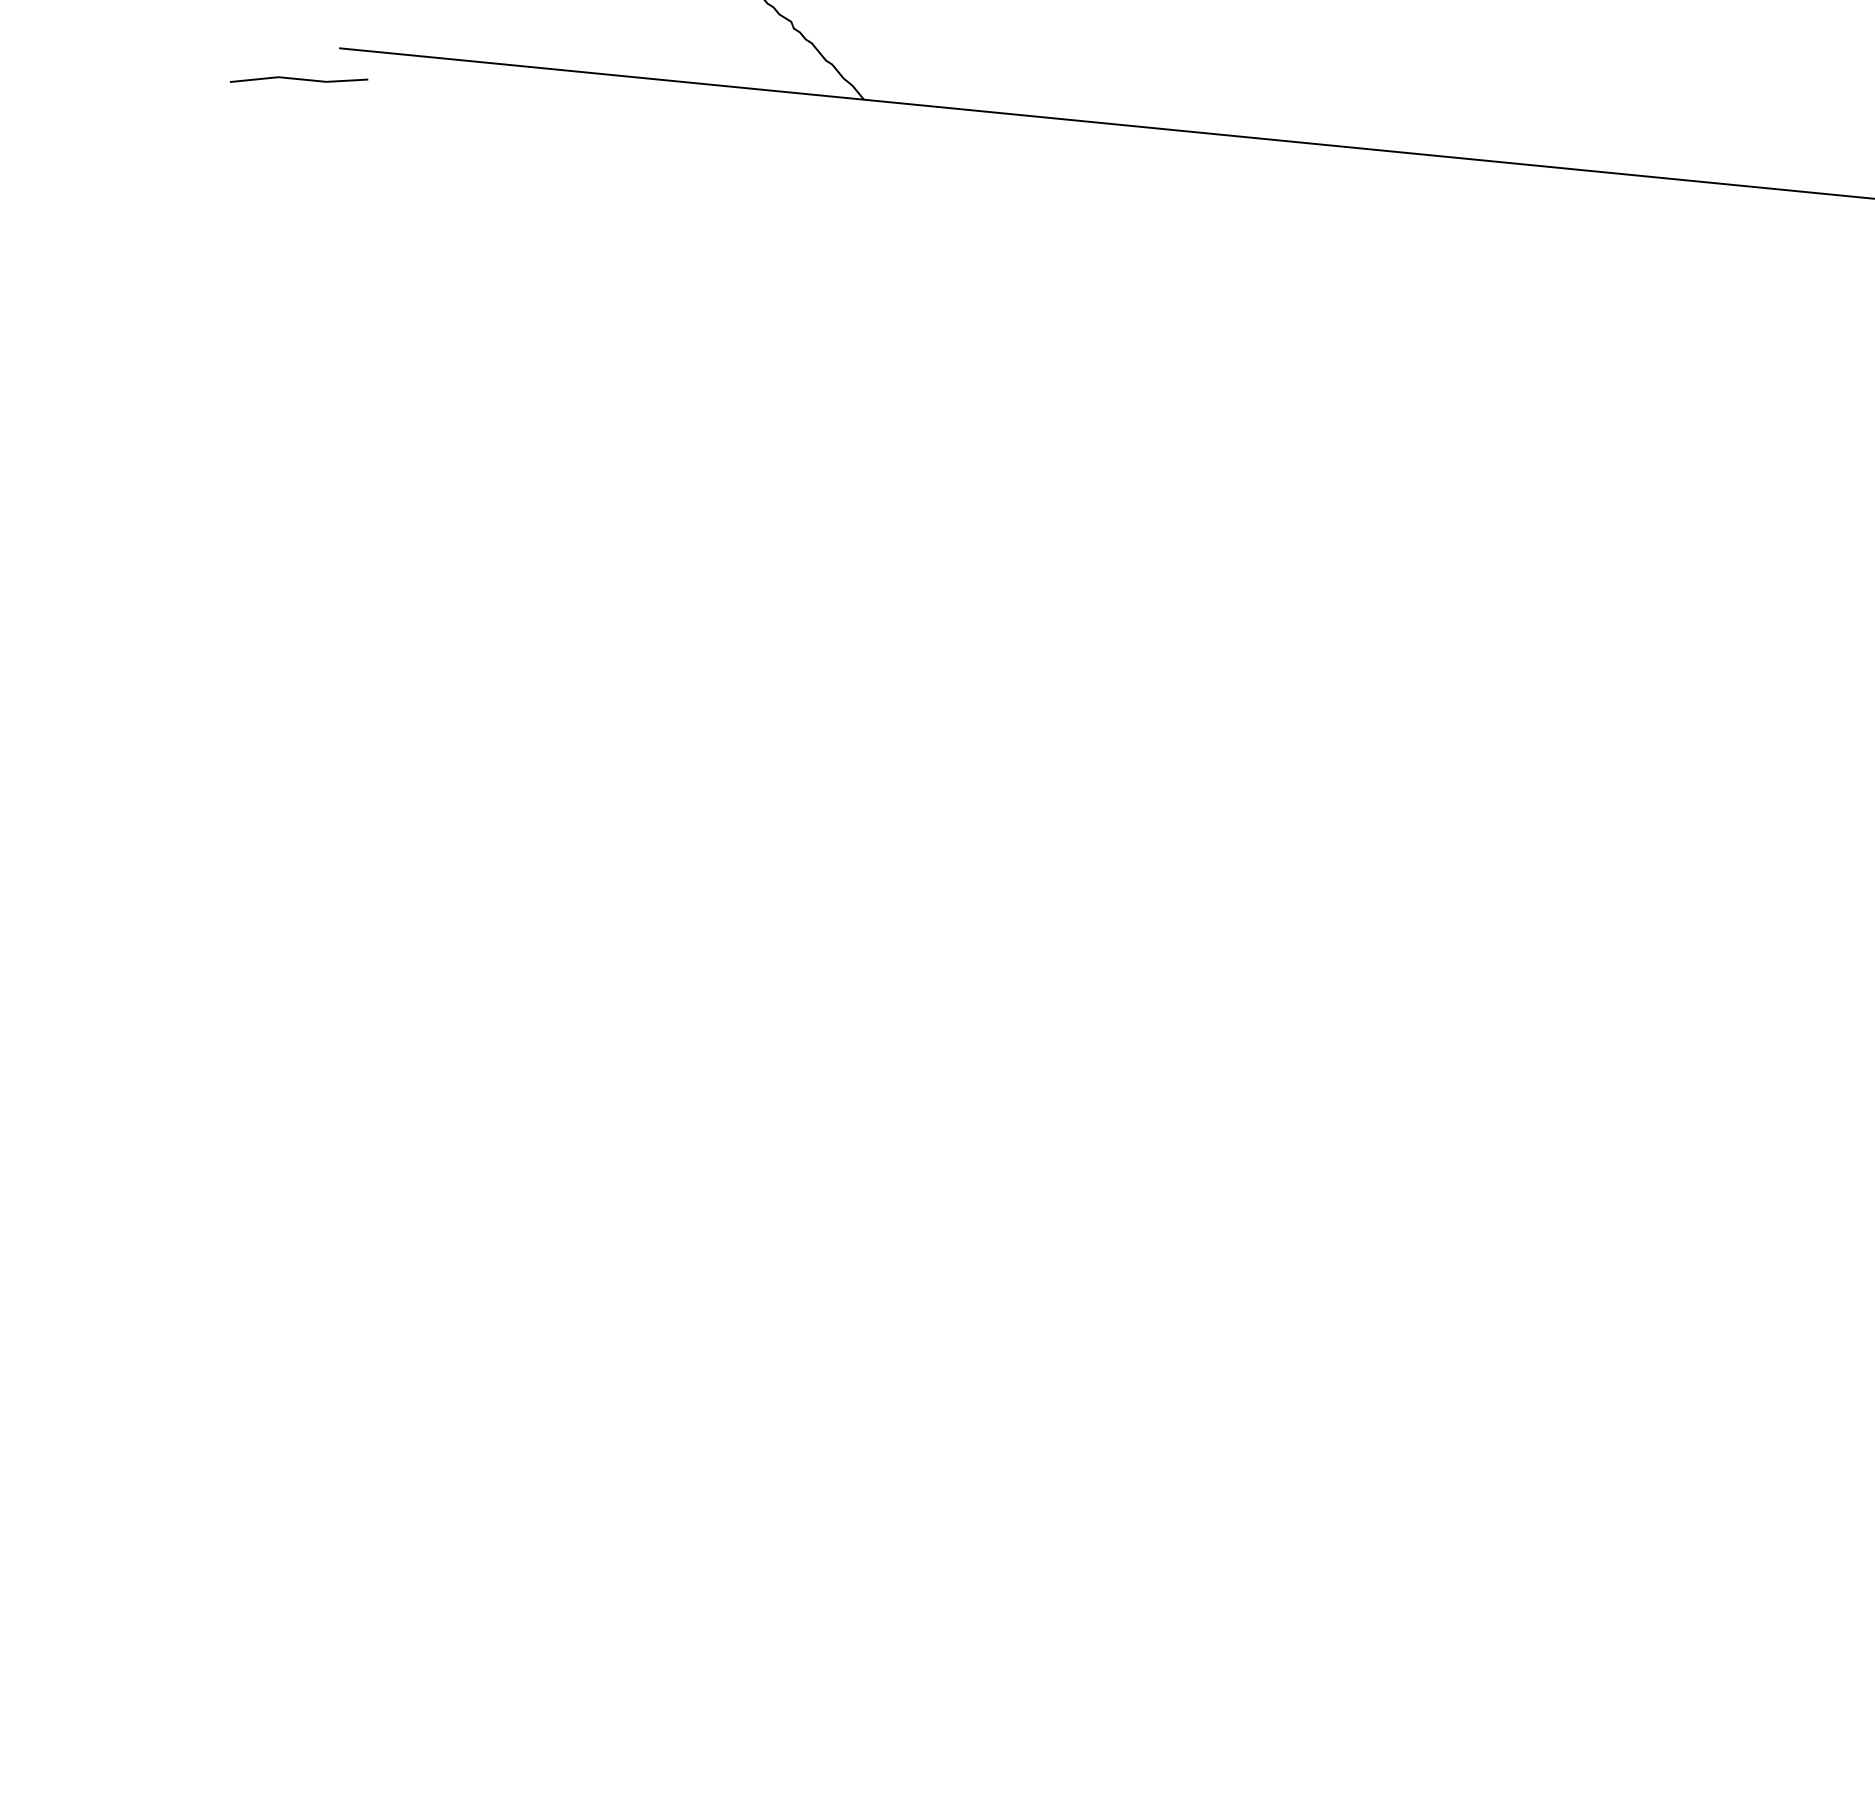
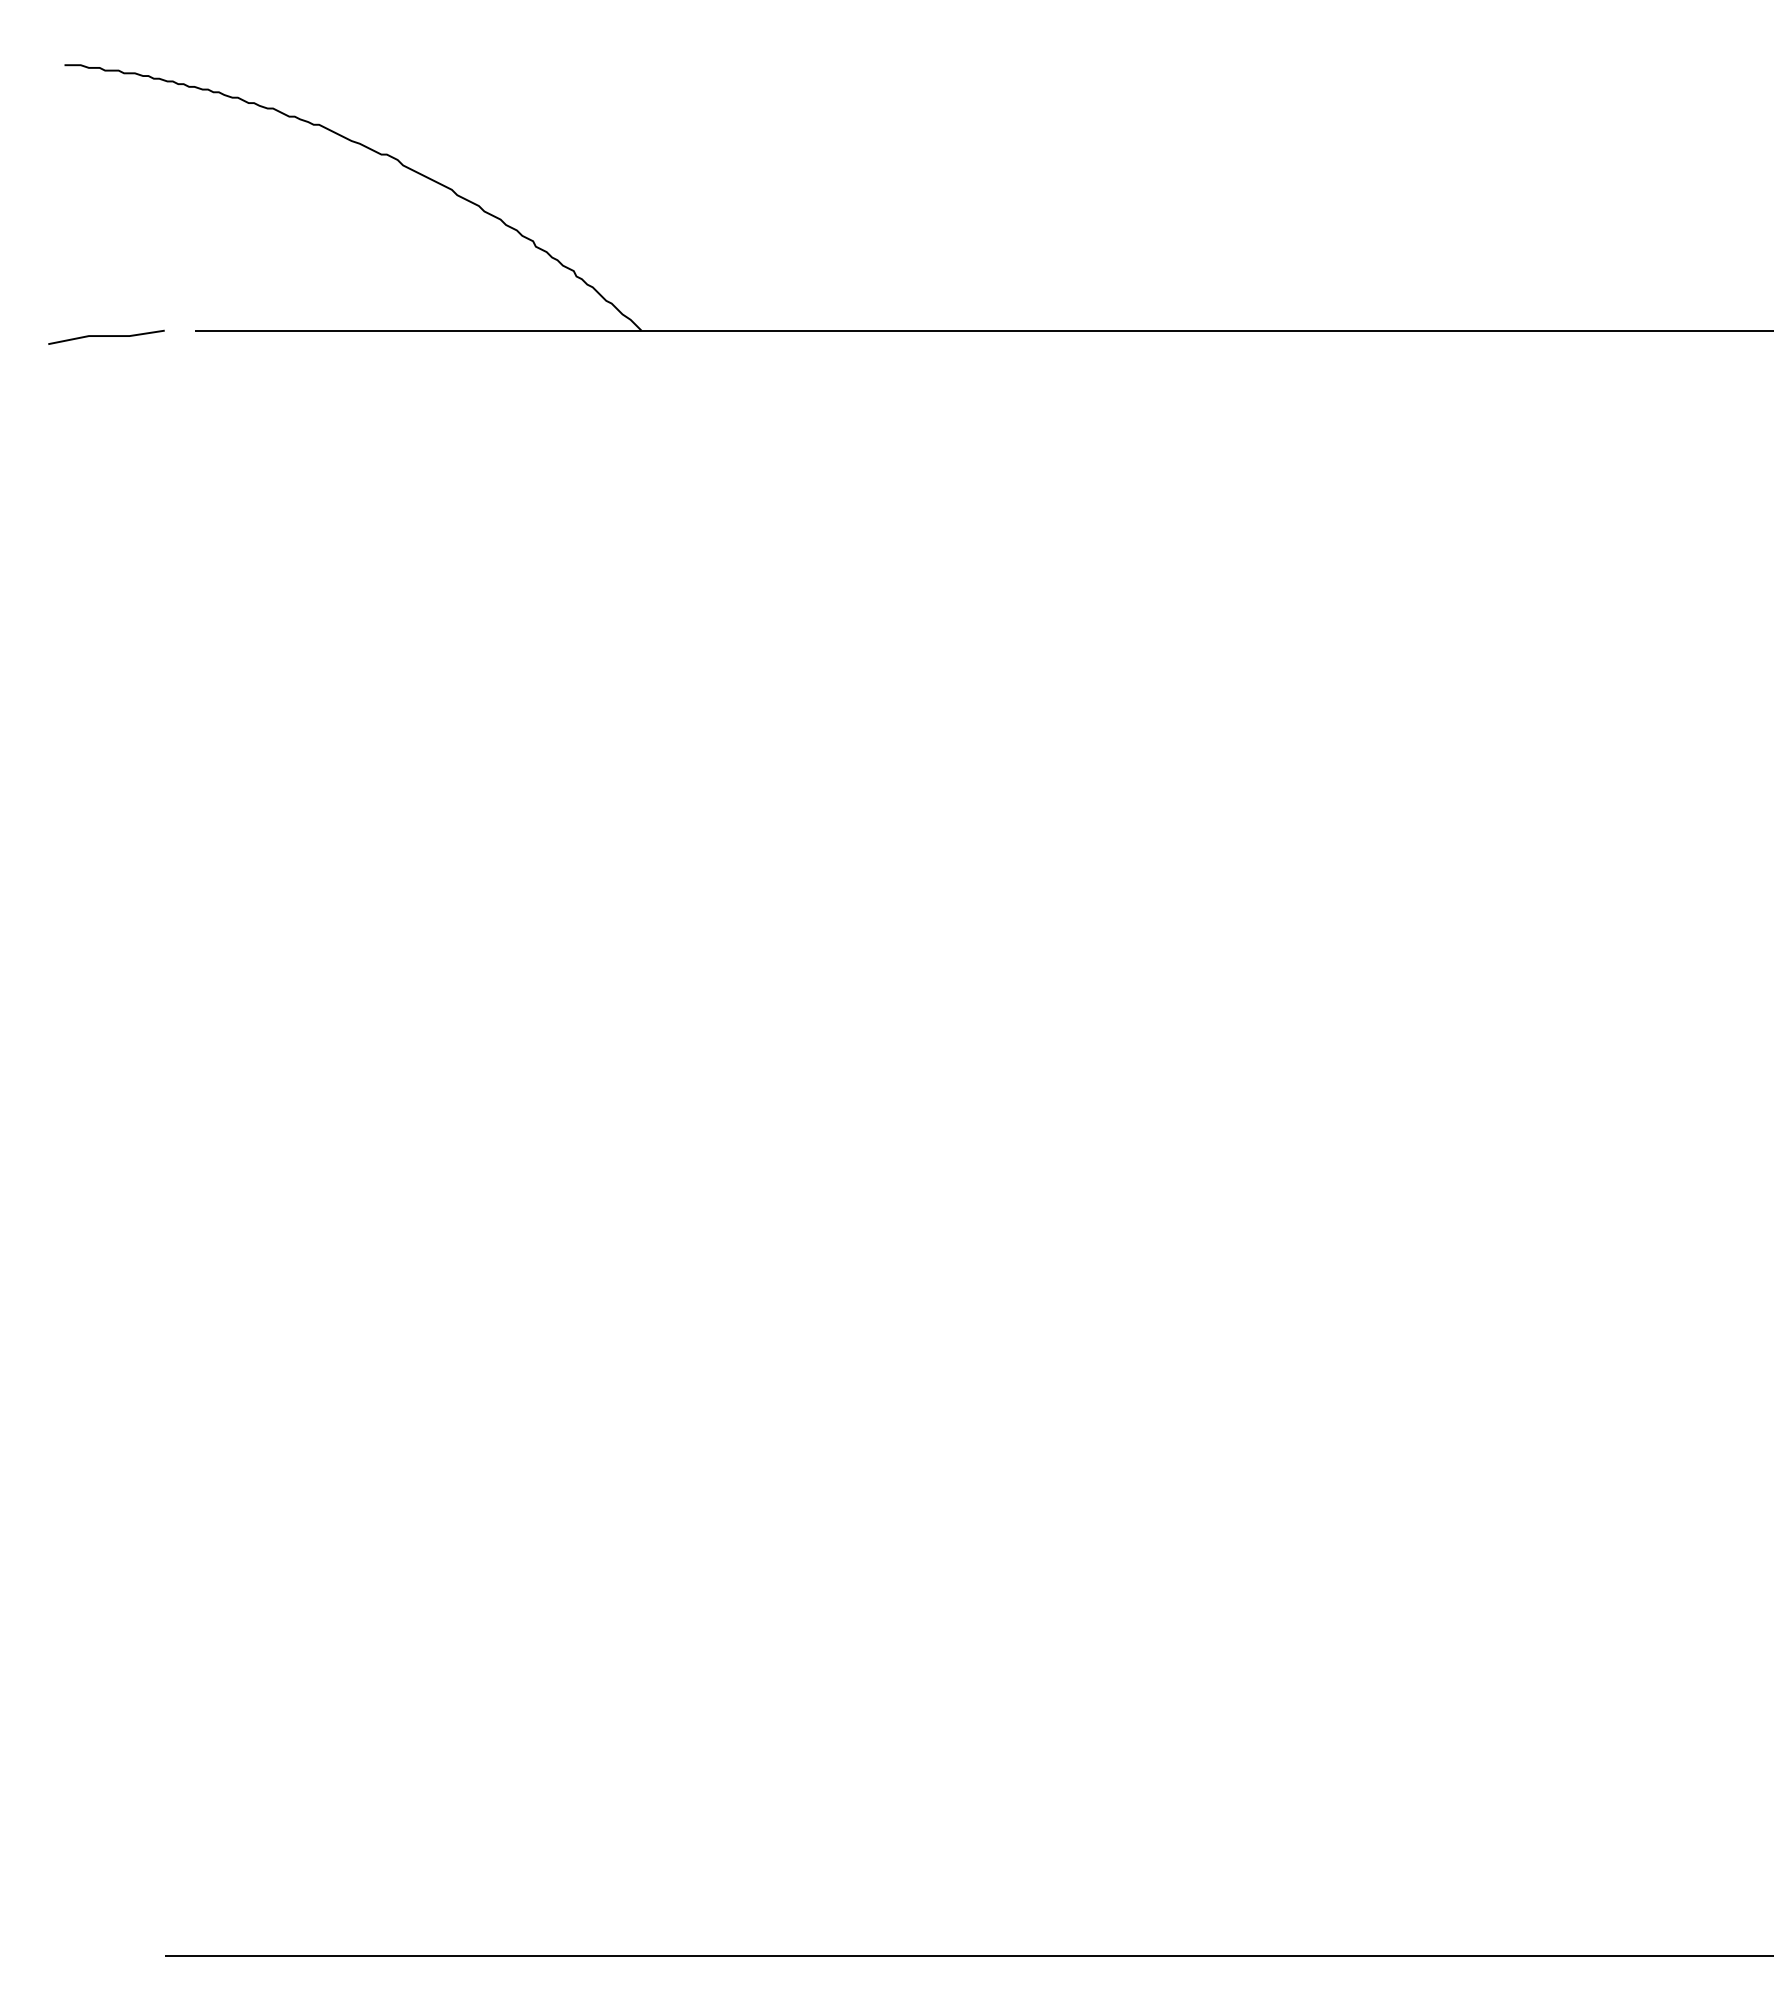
line: (299, 79) -> (106, 336), moved

